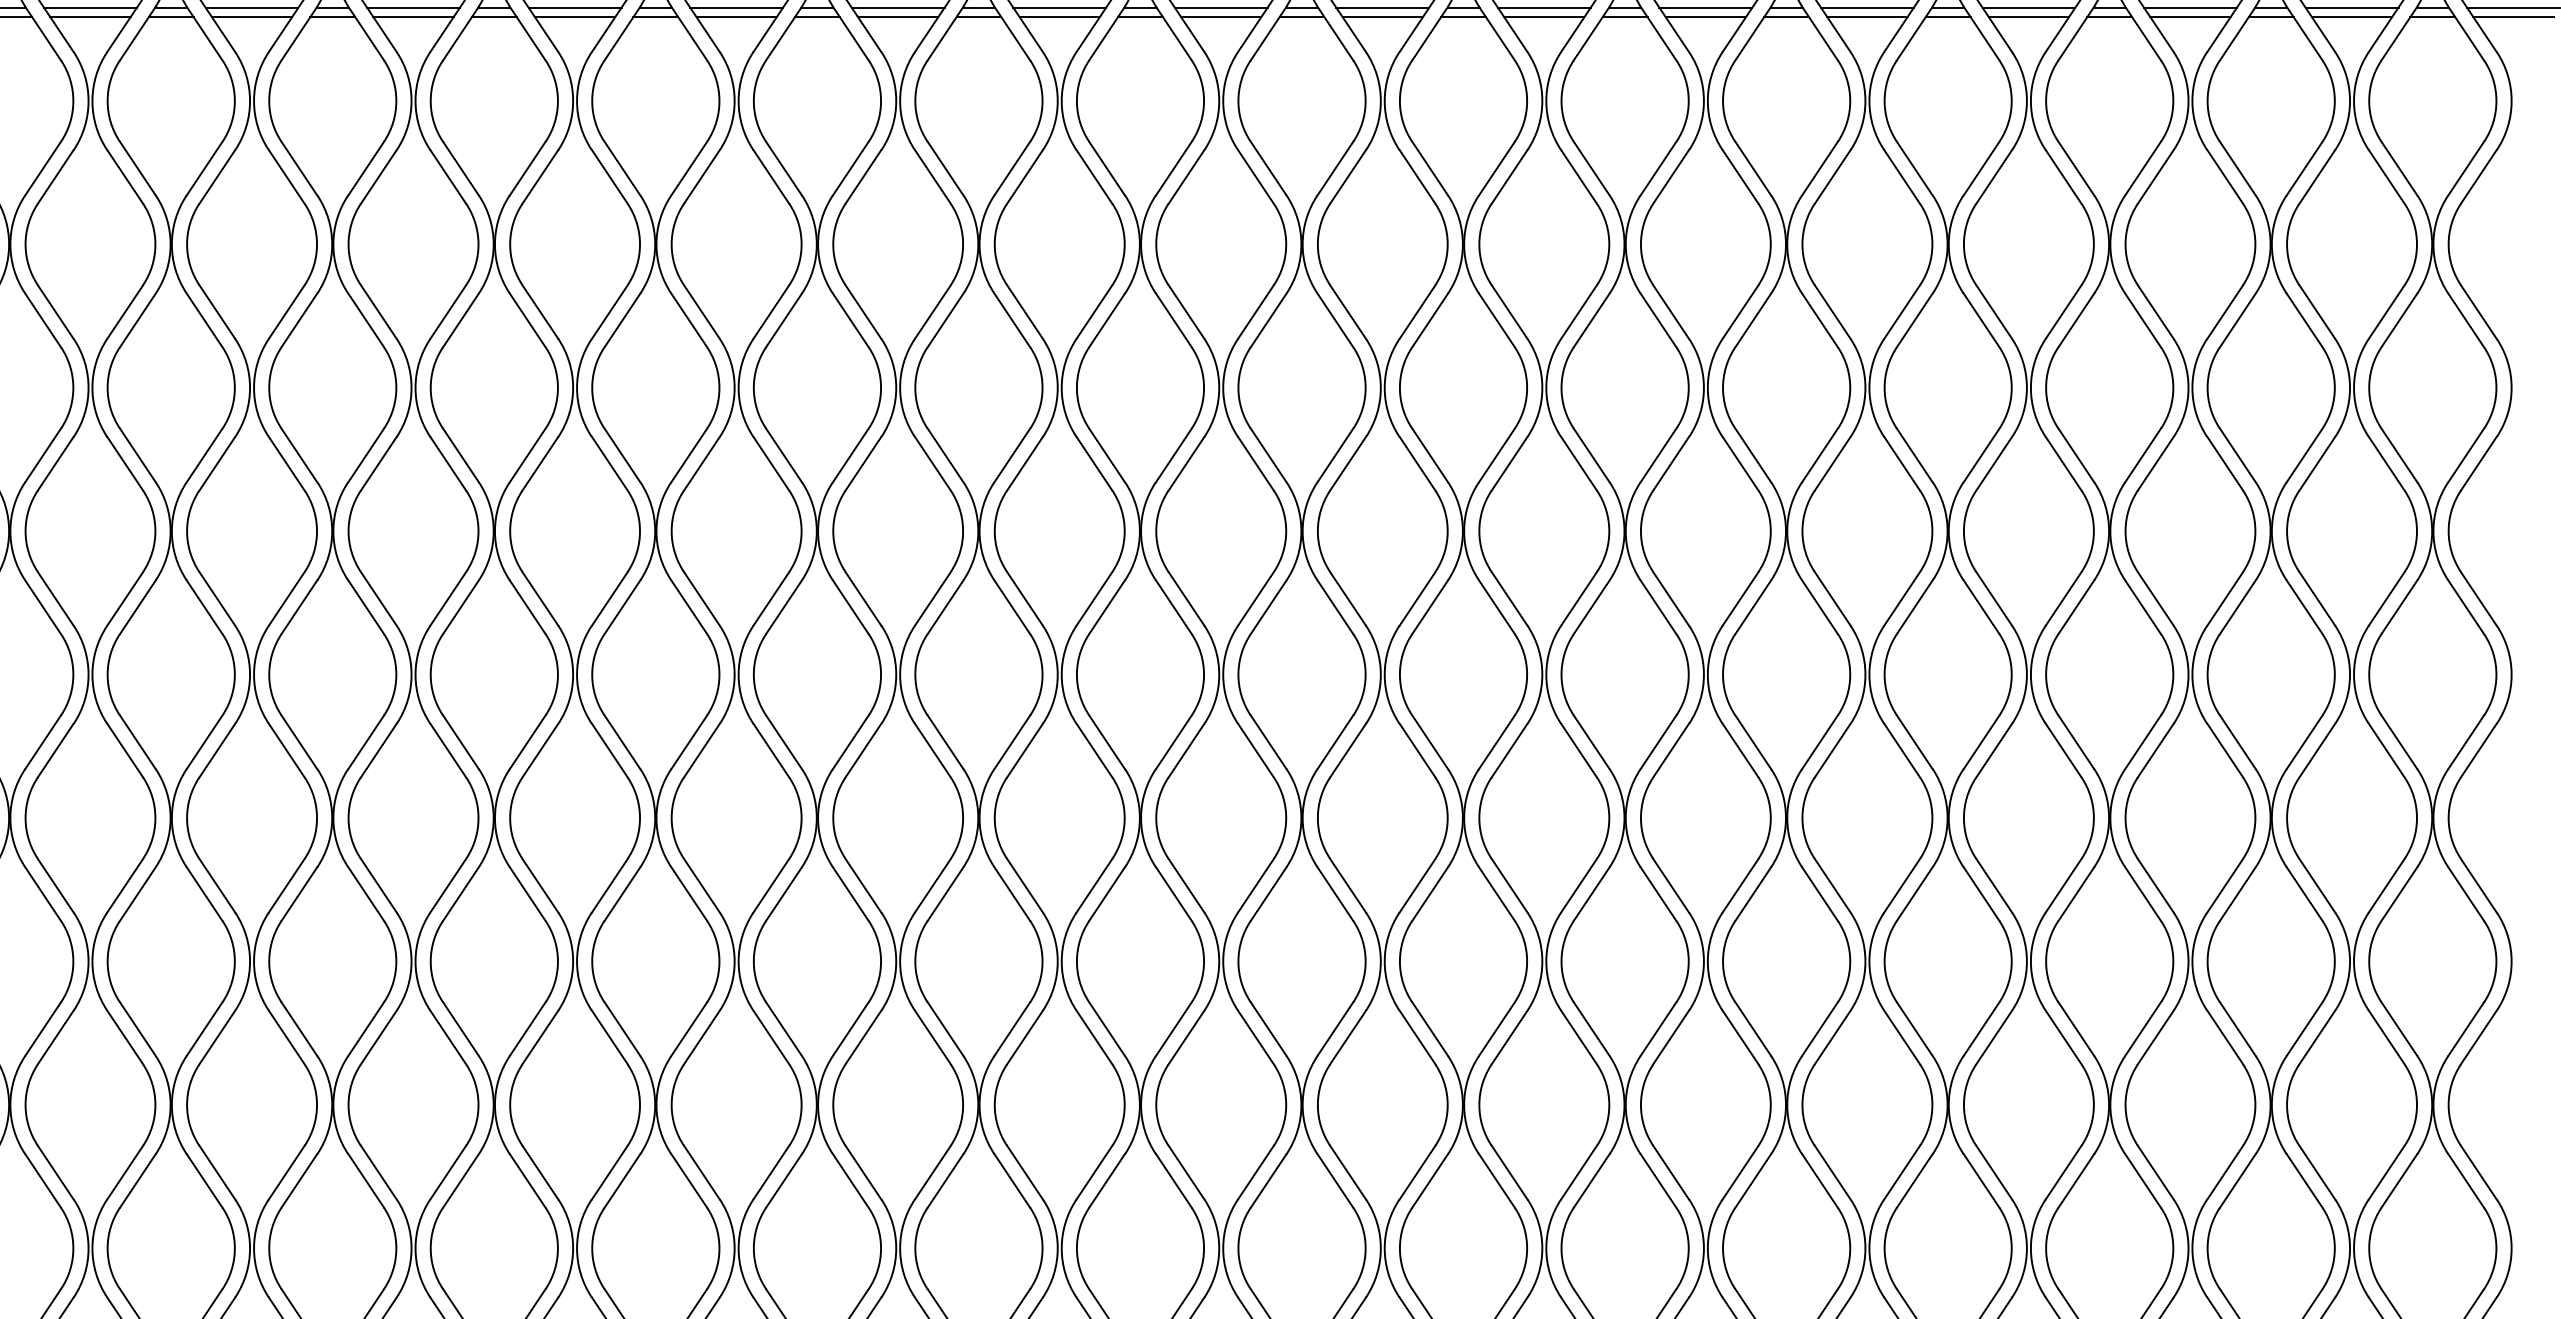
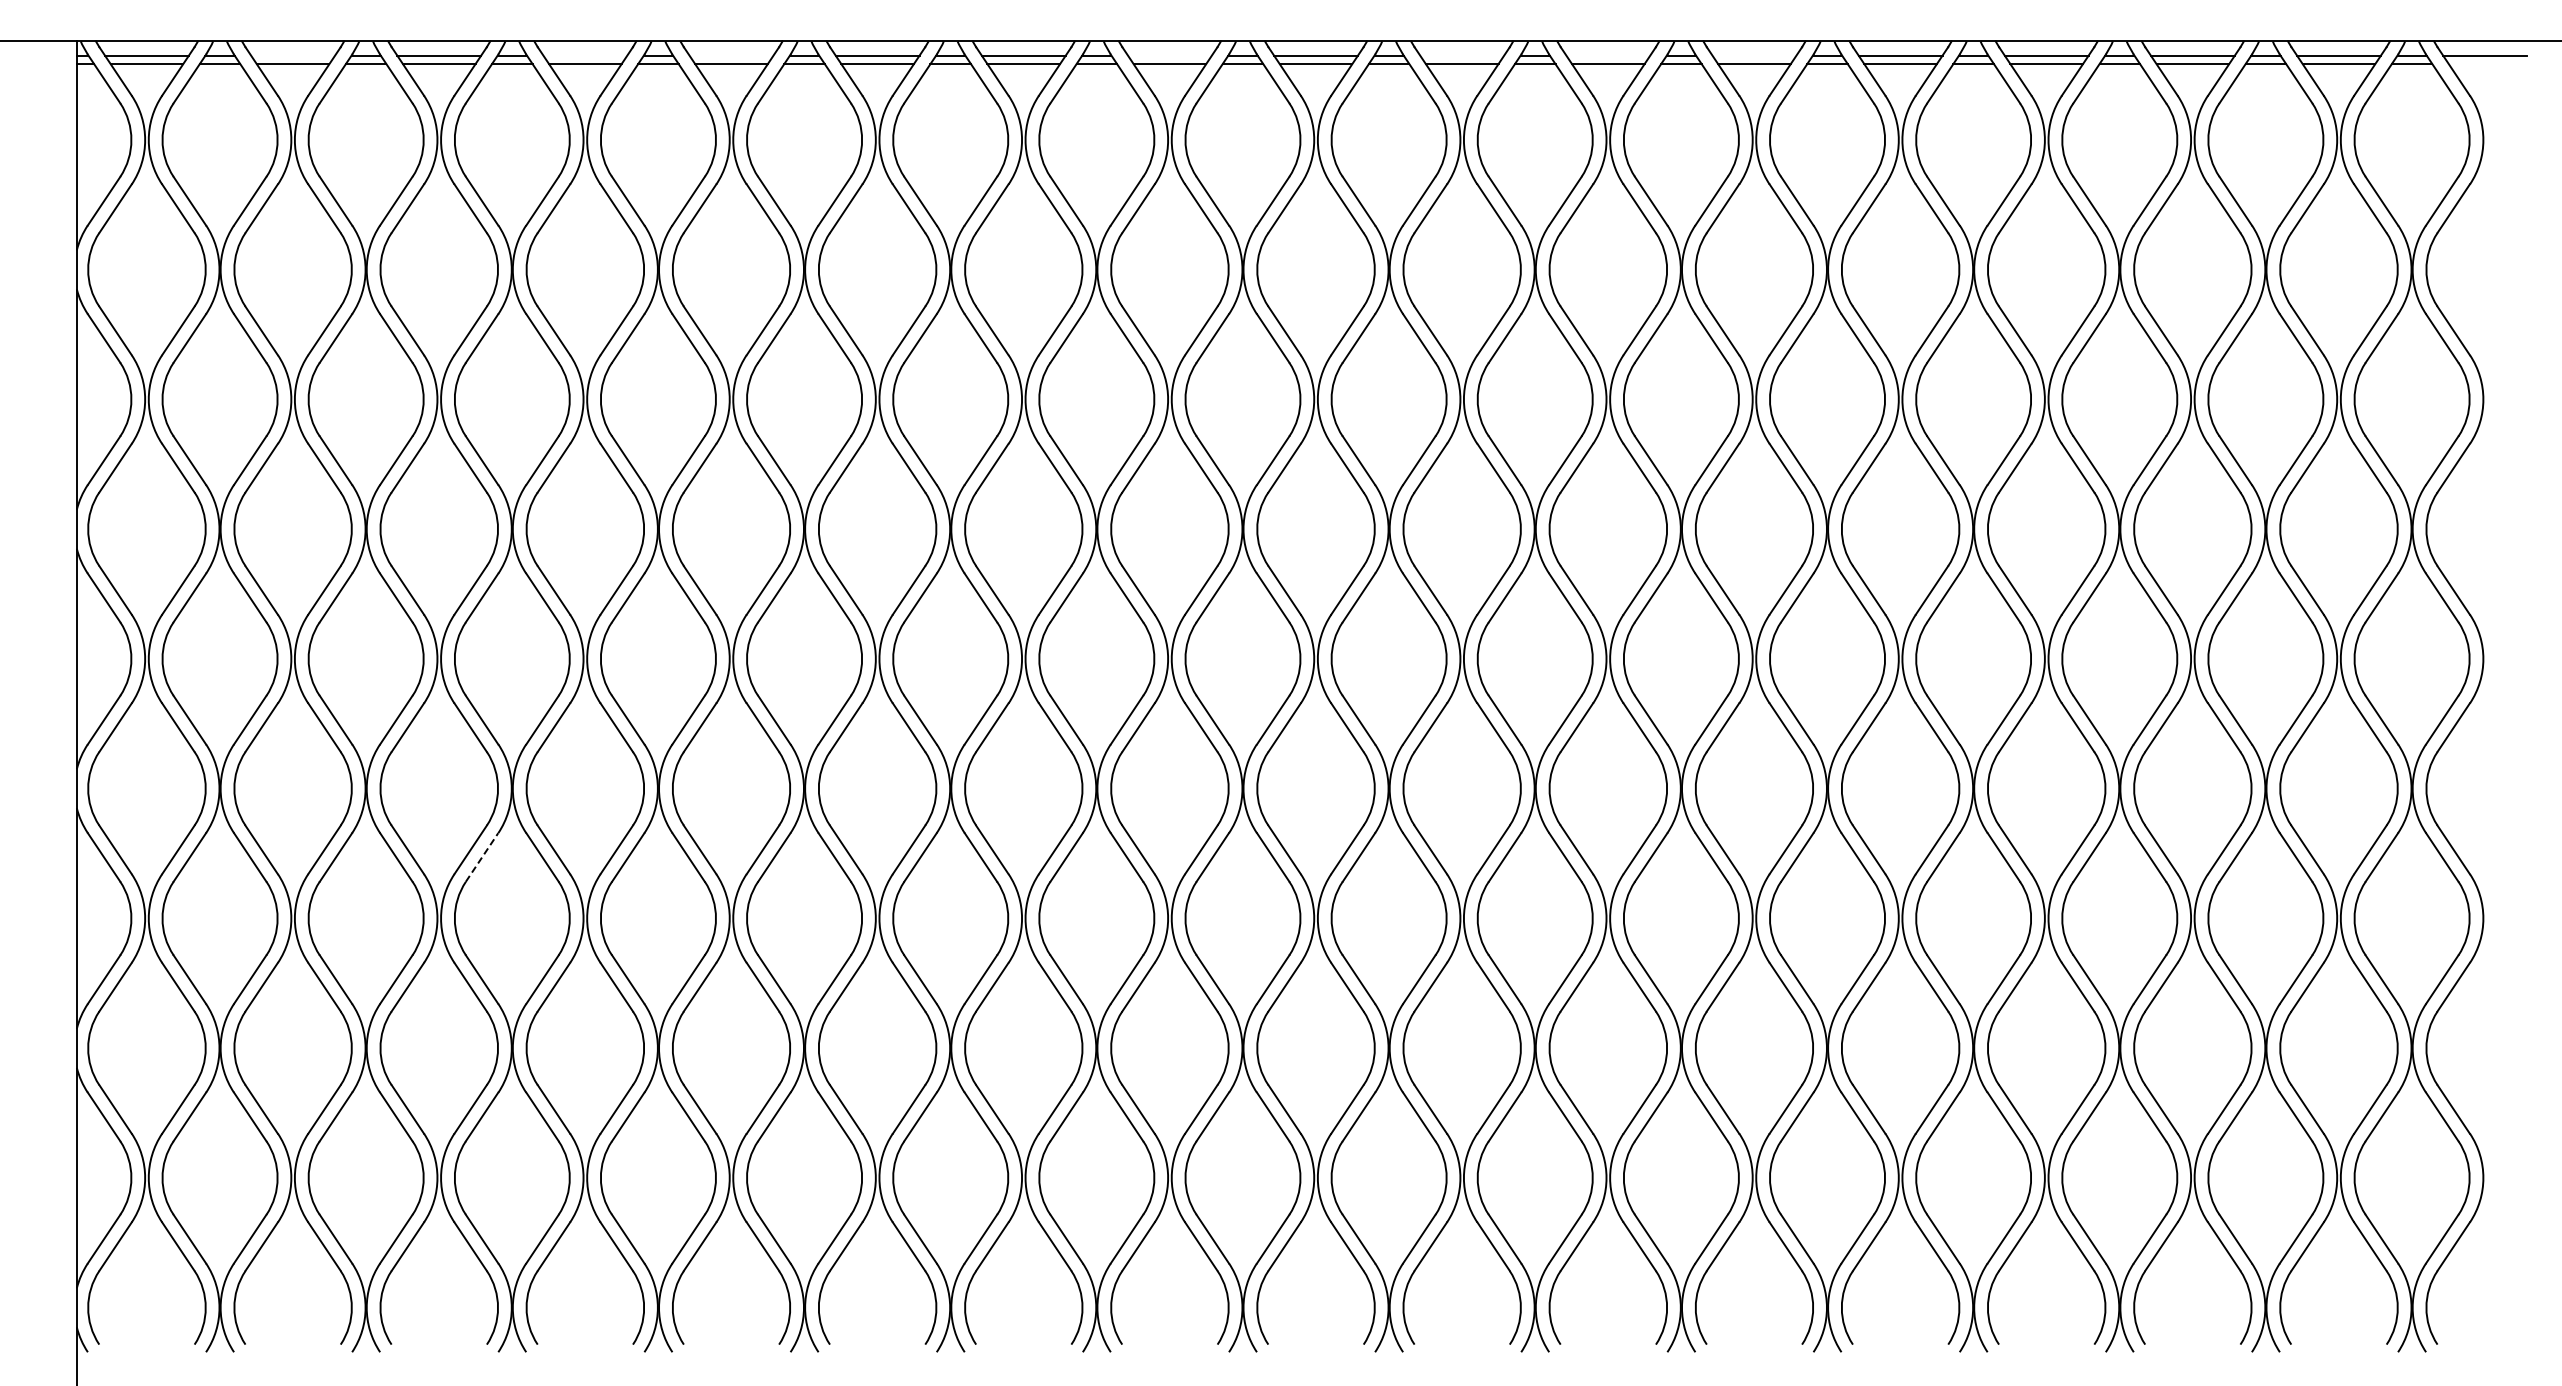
line: (90, 7) -> (293, 55), removed
line: (413, 7) -> (585, 55), removed
line: (575, 7) -> (731, 55), removed
line: (1059, 7) -> (1169, 55), removed
line: (1383, 7) -> (1462, 55), removed
line: (1544, 7) -> (1608, 55), removed
line: (1705, 7) -> (1754, 55), removed
line: (2512, 17) -> (2484, 64), removed
line: (299, 894) -> (482, 857), solid -> dashed

